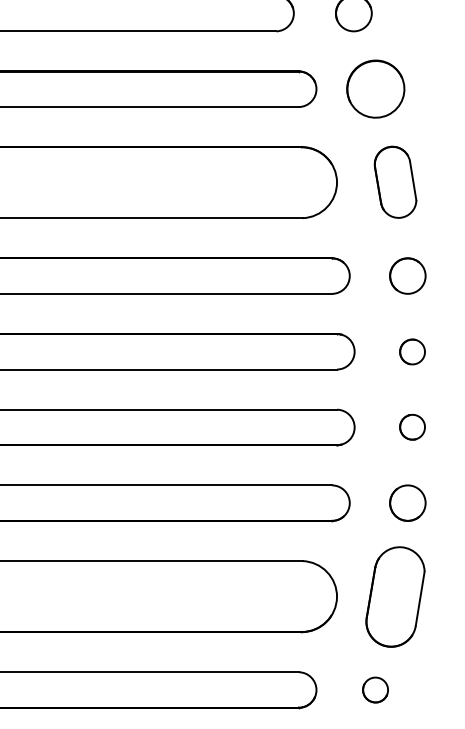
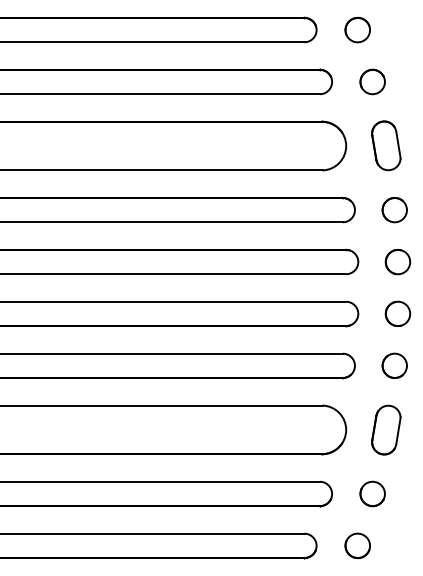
part: (375, 88) -> (372, 81), size x0.62
part: (411, 352) -> (397, 262), size x1.43
part: (411, 426) -> (397, 313), size x1.43
part: (395, 596) -> (386, 429), size x0.71
part: (375, 689) -> (372, 493), size x1.43

